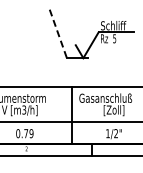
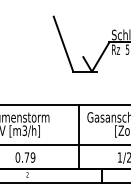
line: (58, 33) -> (63, 43), dashed -> solid

